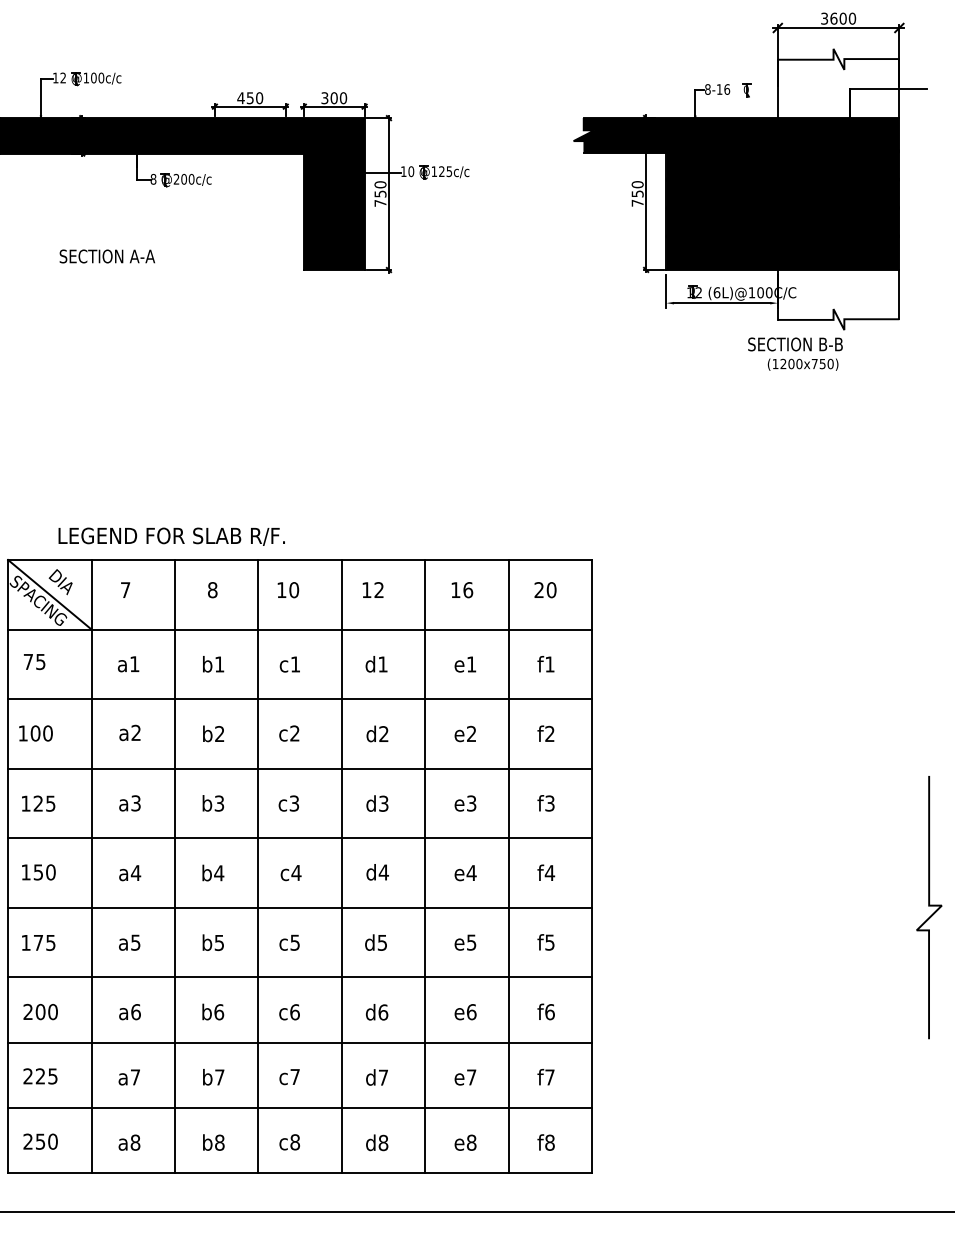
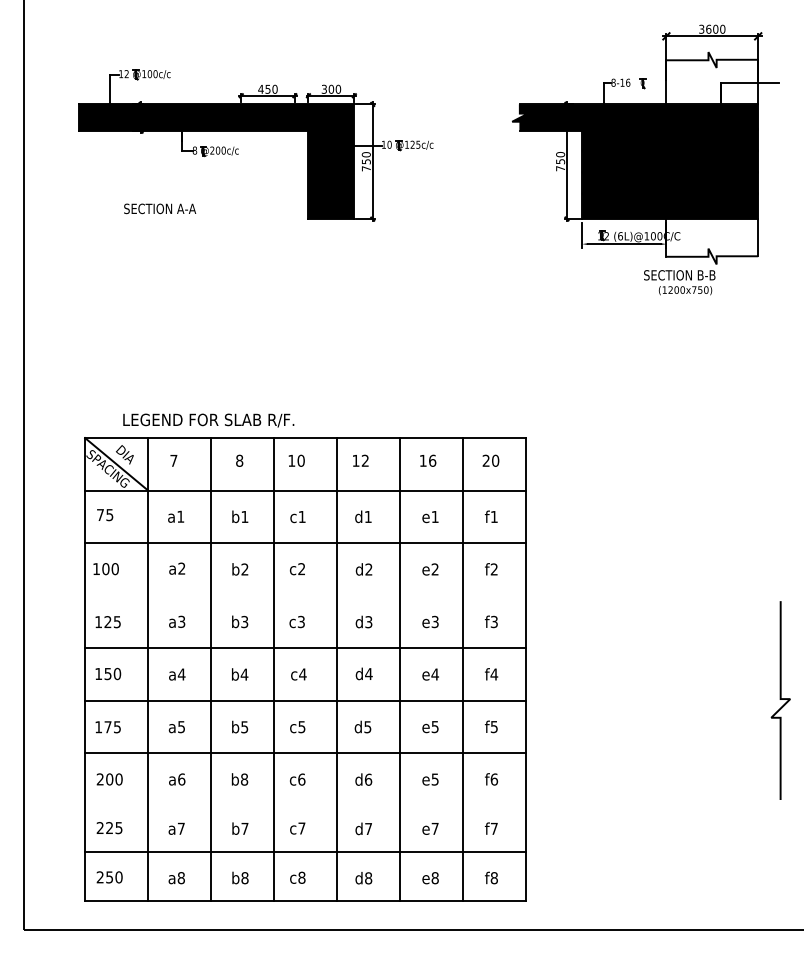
line: (299, 768) -> (305, 595), removed
text: (219, 1012) -> (244, 779), b6 -> b8
text: (470, 1012) -> (434, 779), e6 -> e5
line: (299, 1042) -> (305, 802), removed

